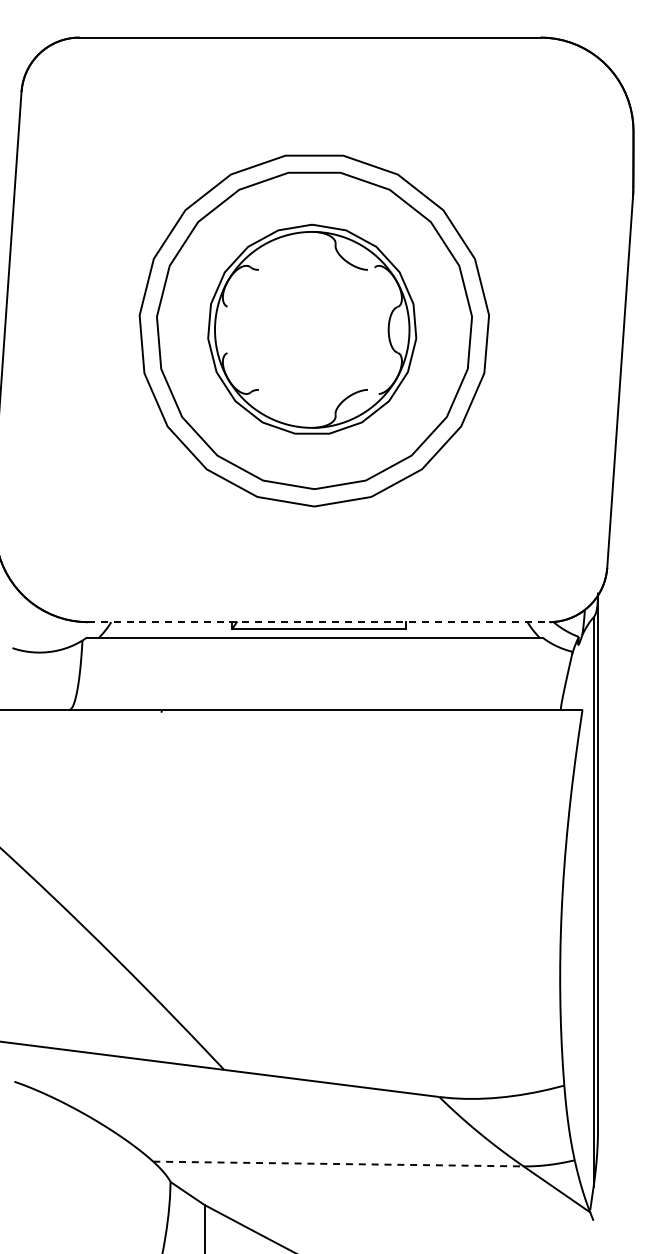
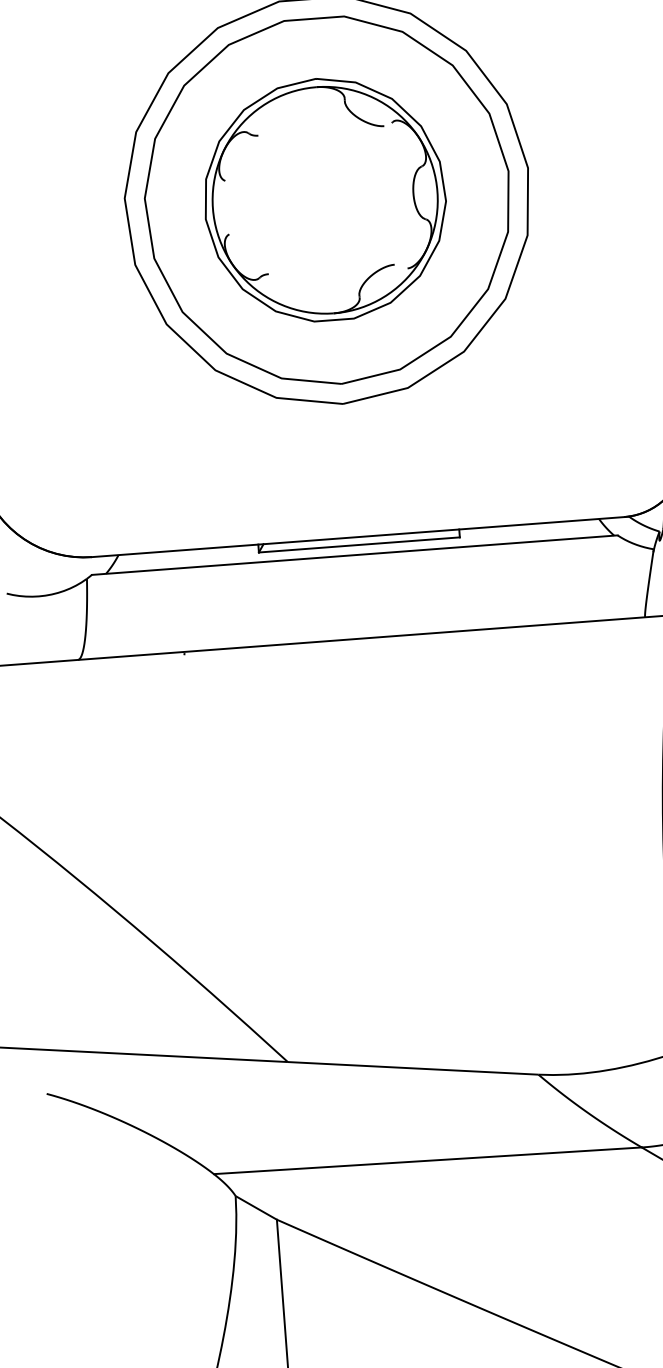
line: (318, 622) -> (357, 537), dashed -> solid
line: (338, 1164) -> (427, 1161), dashed -> solid

